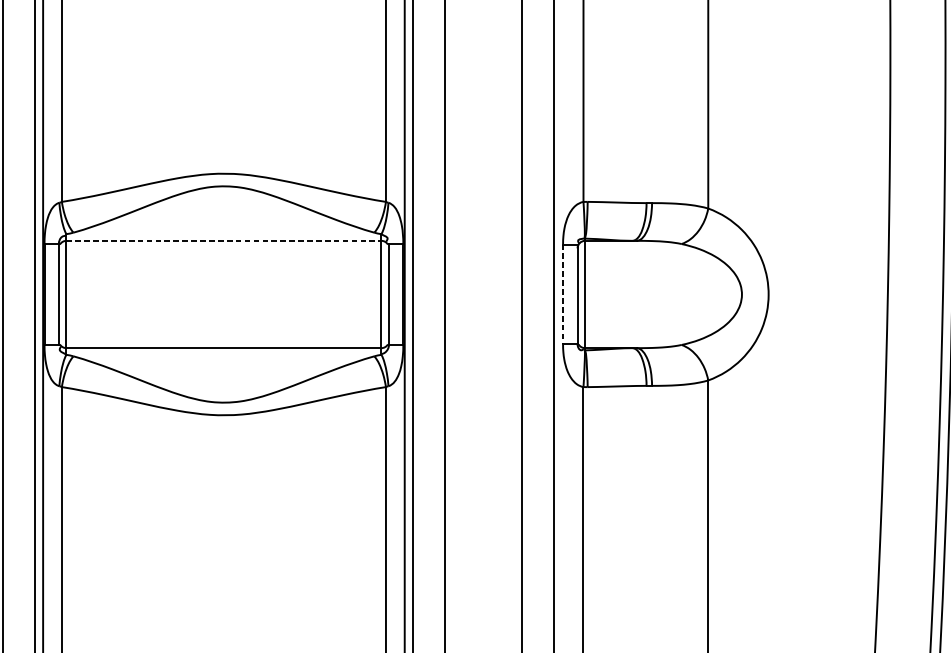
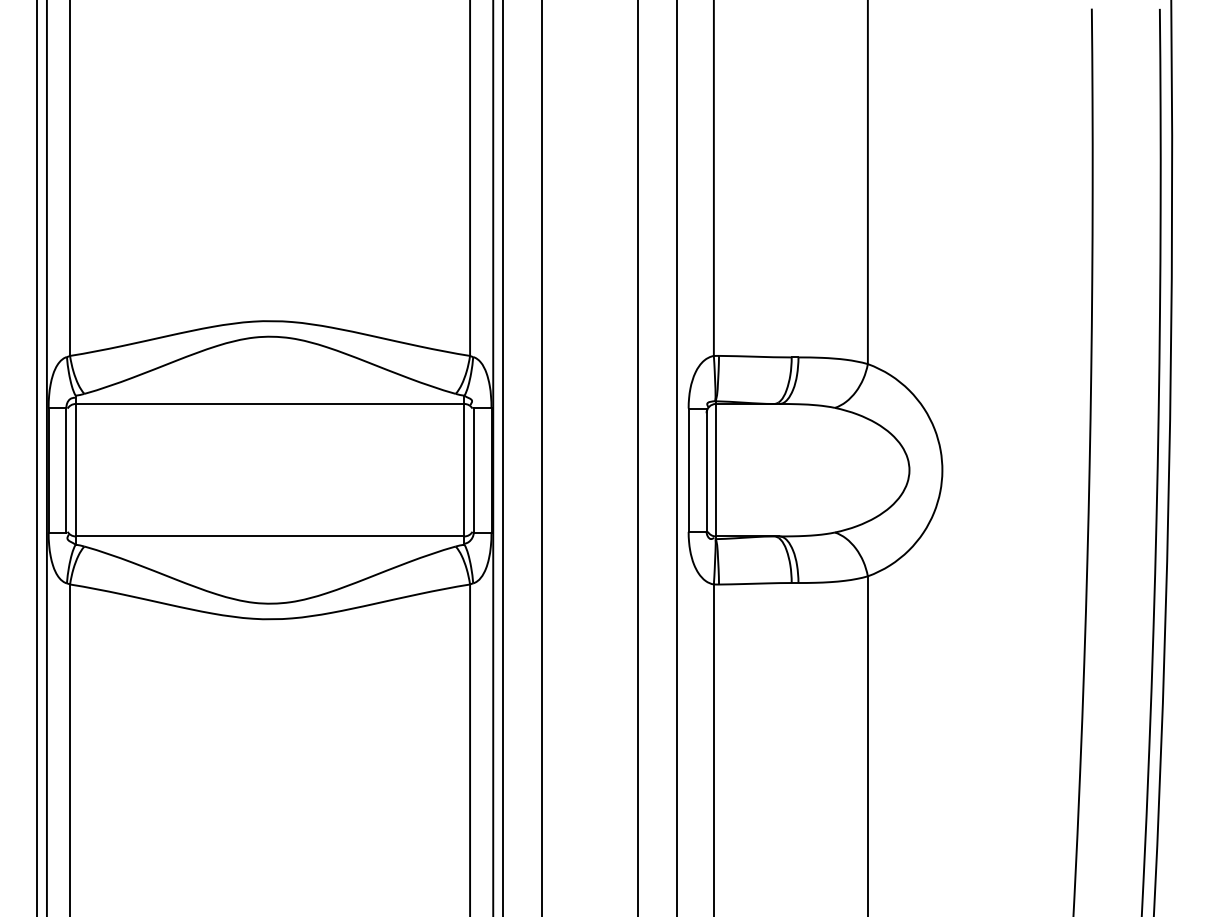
line: (224, 240) -> (270, 403), dashed -> solid
line: (562, 294) -> (688, 470), dashed -> solid

